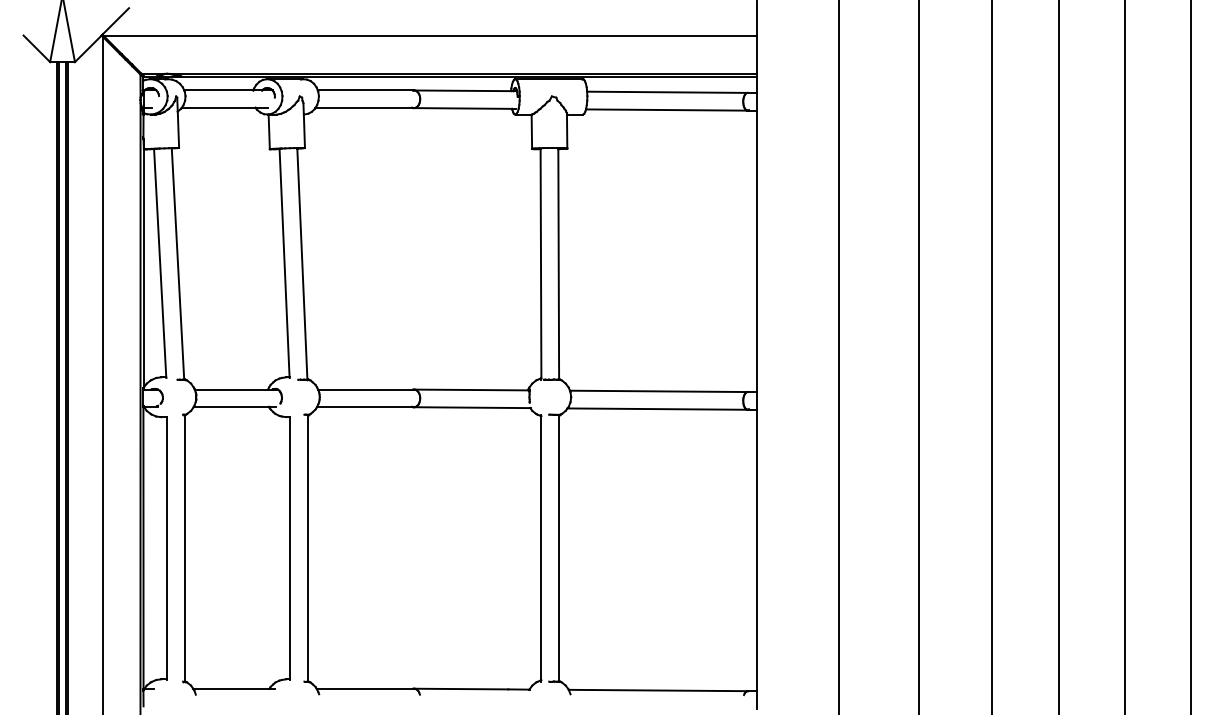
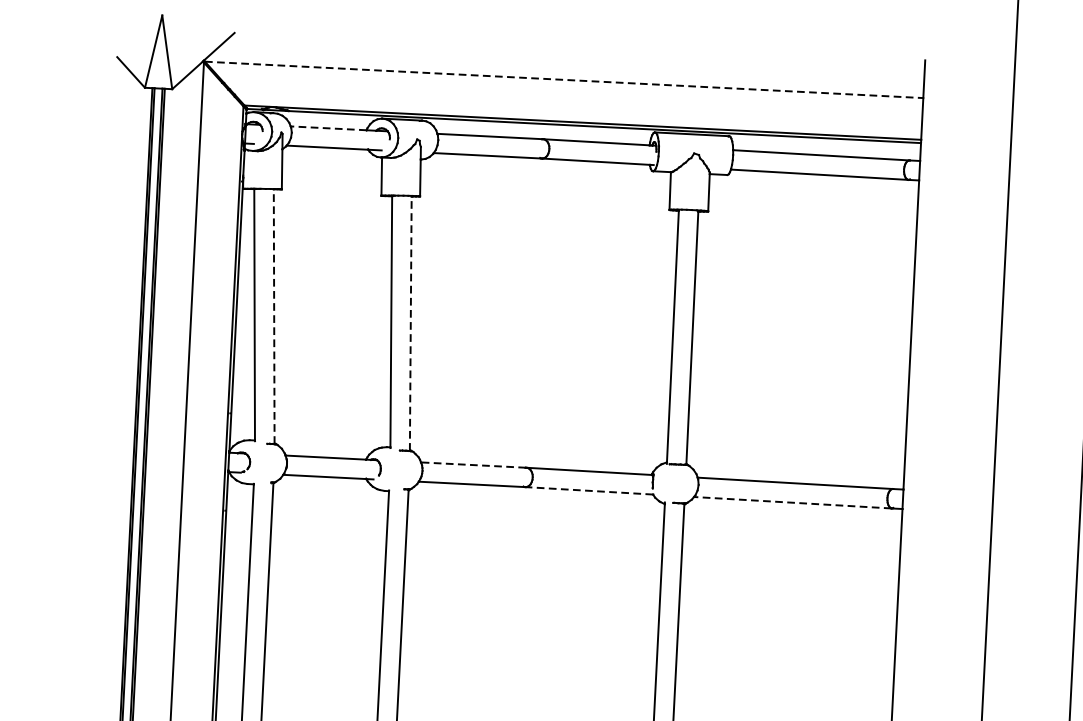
line: (430, 35) -> (564, 79), solid -> dashed
line: (218, 90) -> (328, 128), solid -> dashed
line: (178, 263) -> (274, 316), solid -> dashed
line: (302, 264) -> (410, 324), solid -> dashed
line: (365, 389) -> (473, 464), solid -> dashed
line: (472, 407) -> (589, 490), solid -> dashed
line: (657, 409) -> (792, 503), solid -> dashed

